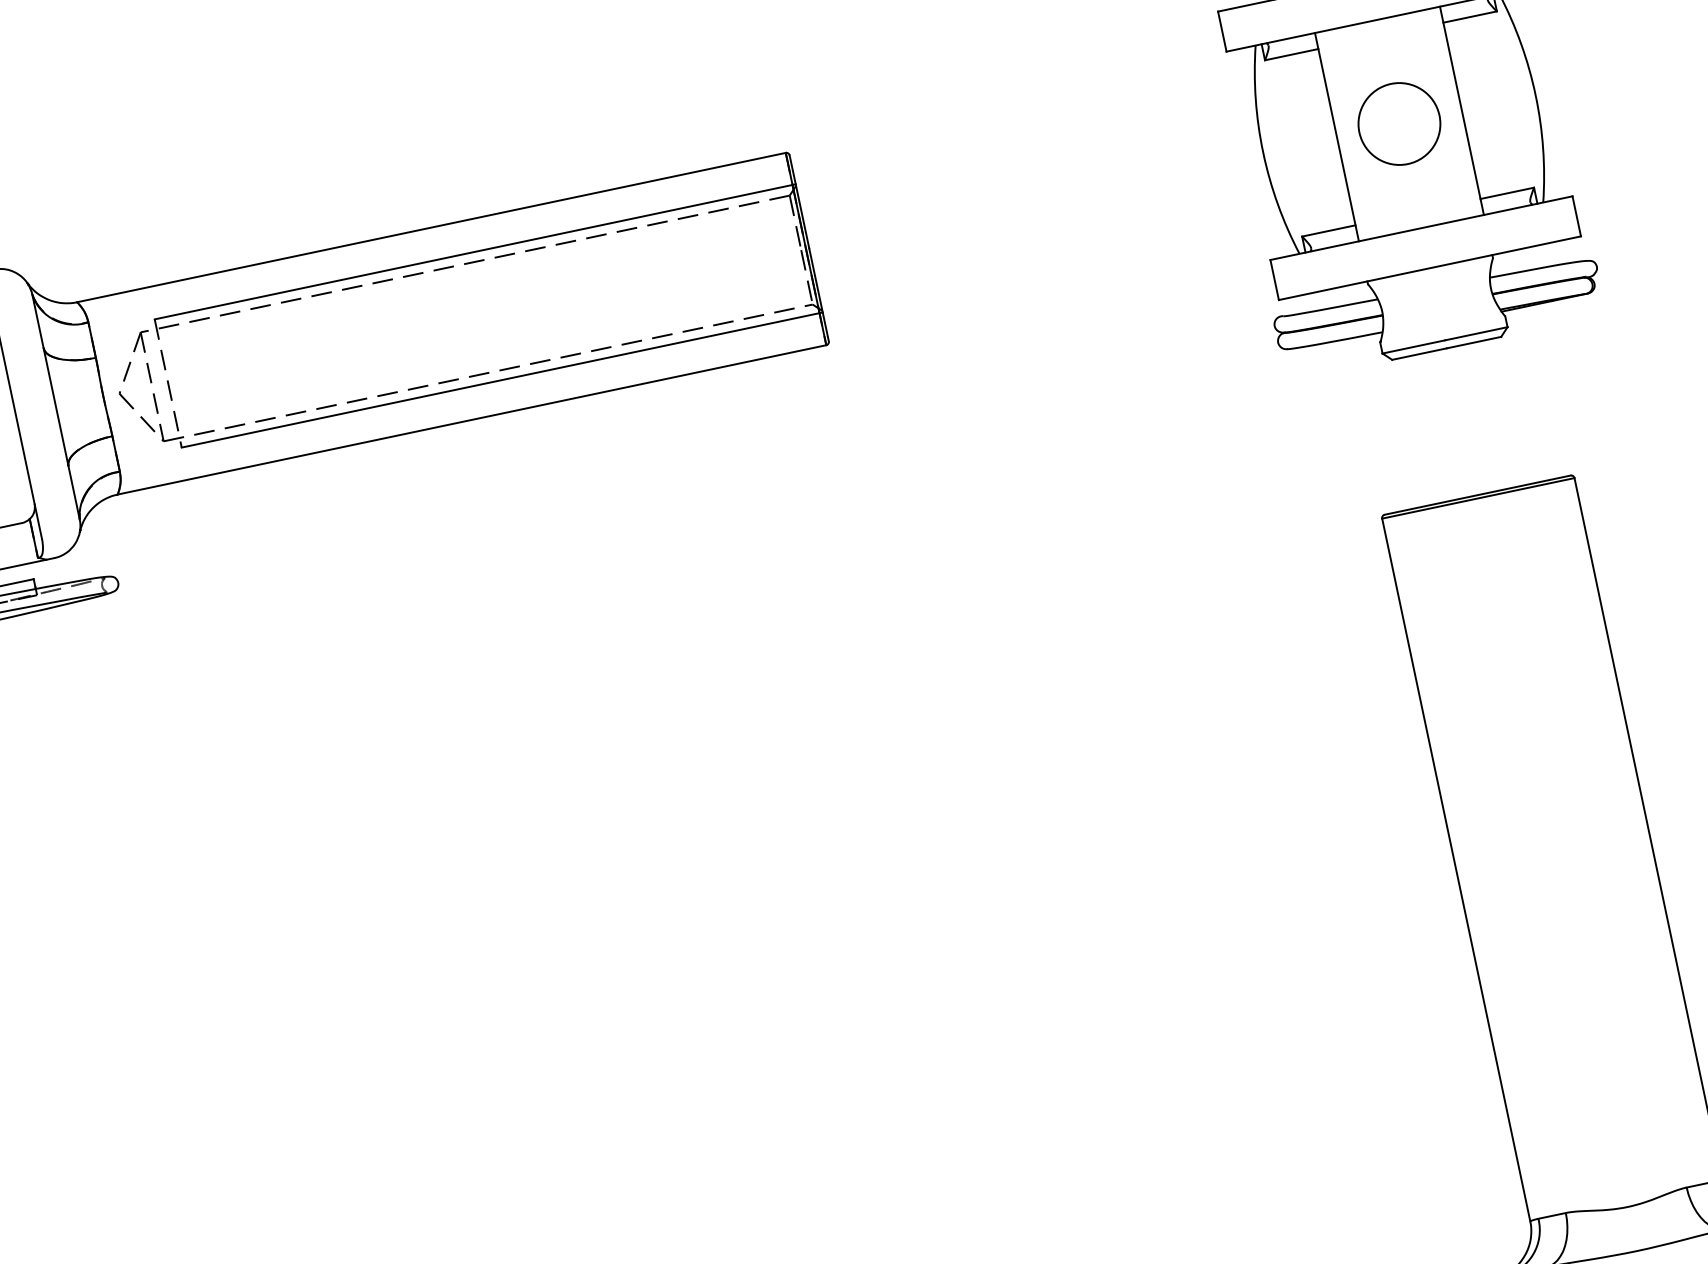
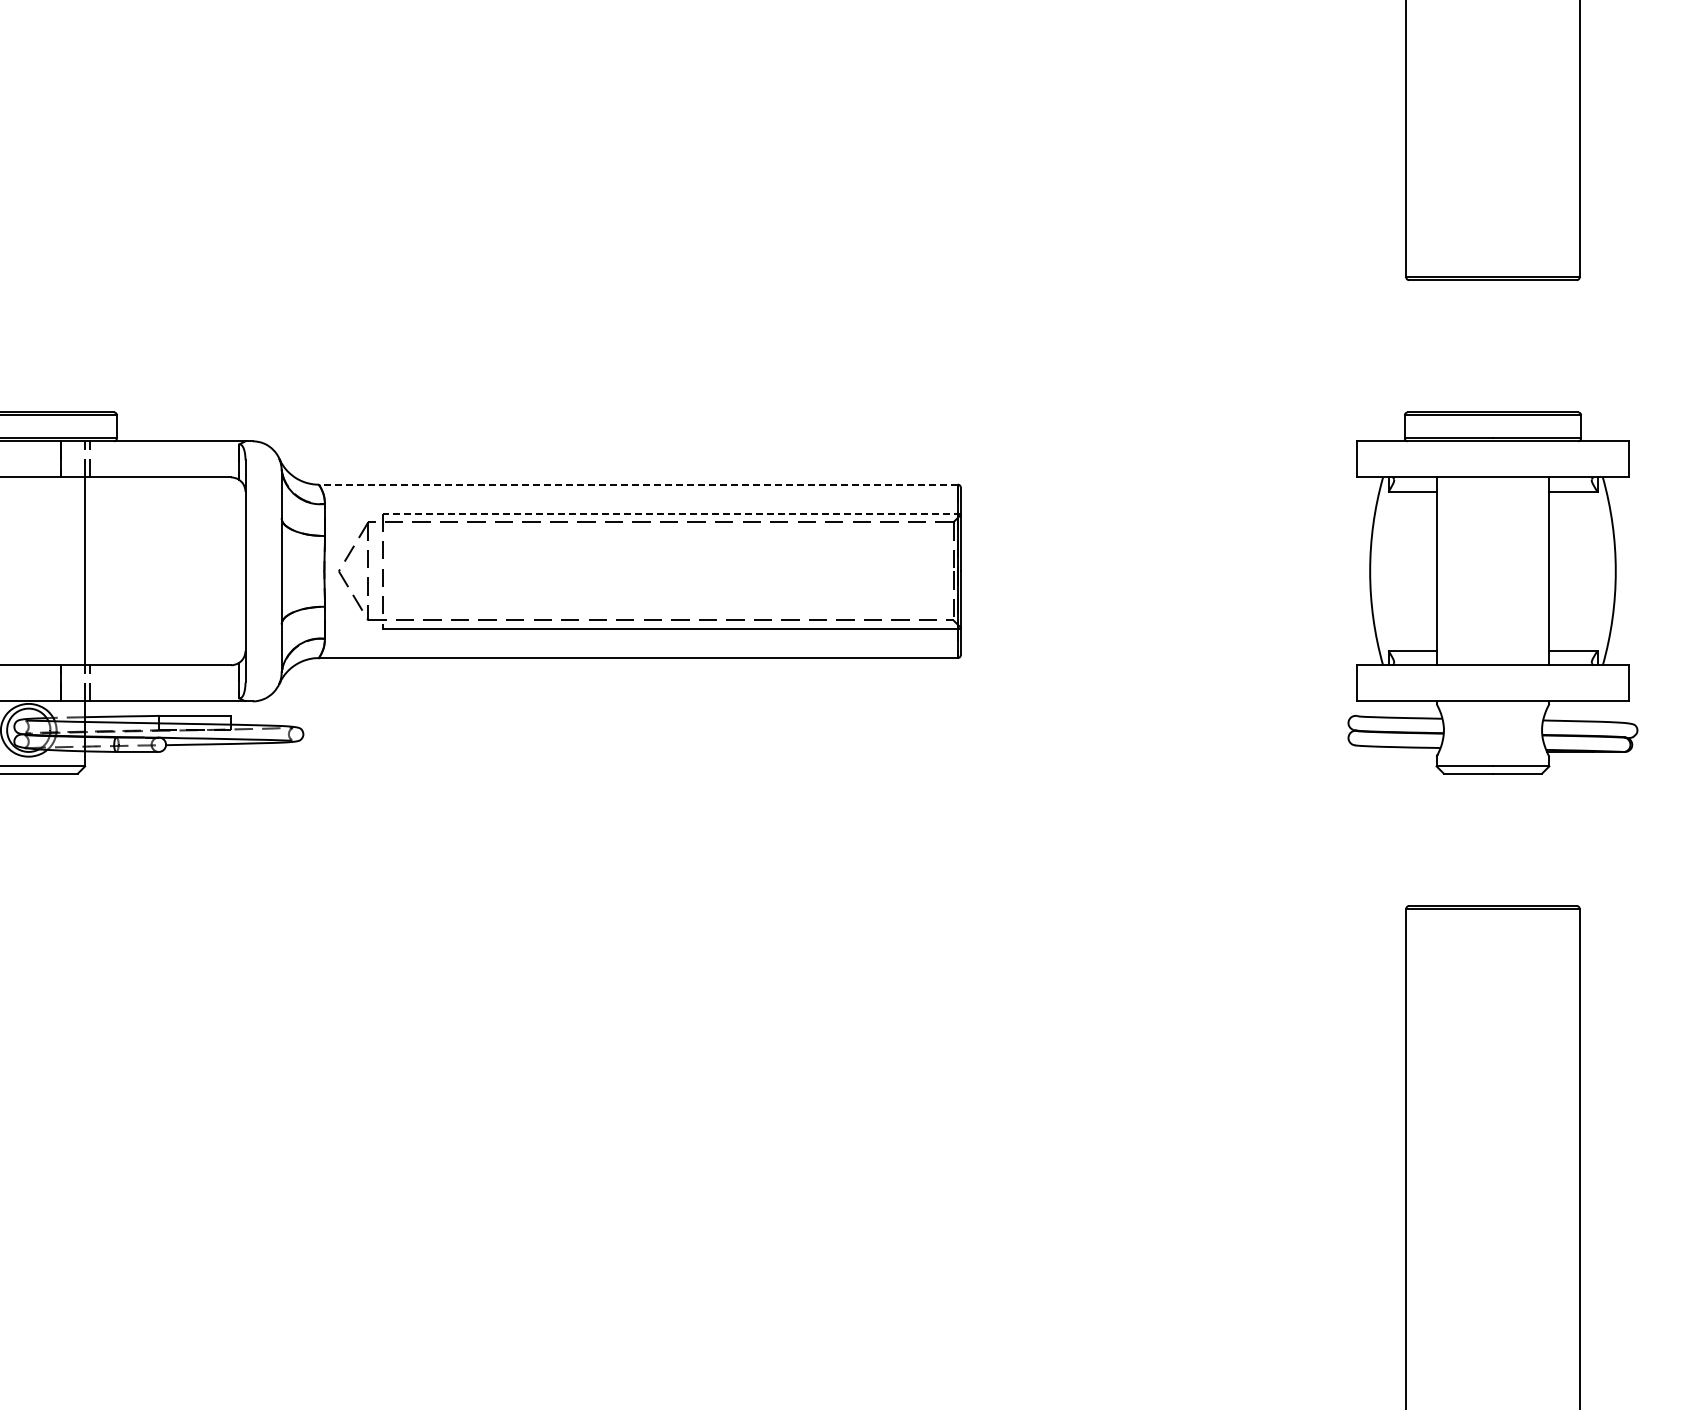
circle: (1398, 124) -> (1492, 571), removed
line: (430, 227) -> (637, 484), solid -> dashed
line: (474, 251) -> (671, 513), solid -> dashed

